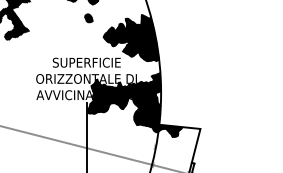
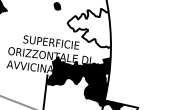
hatch: (131, 38) -> (90, 27), removed

